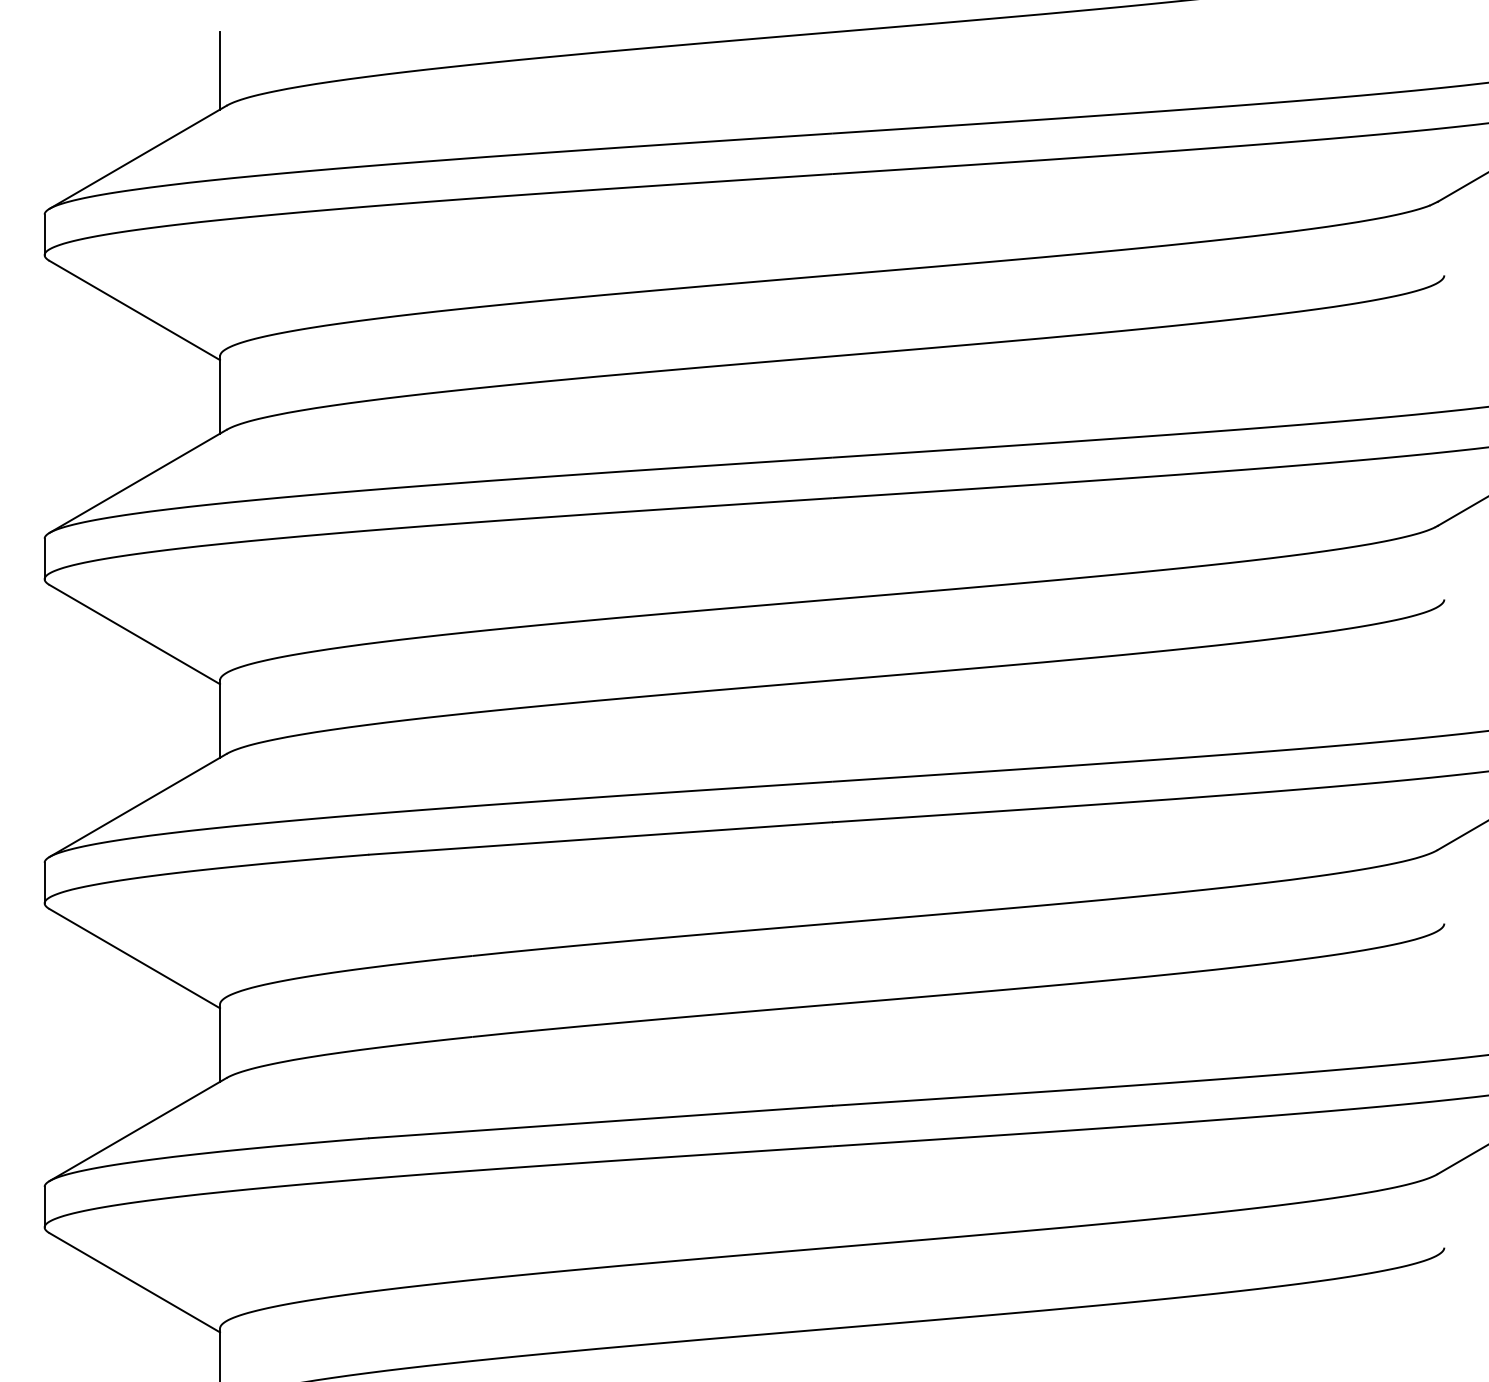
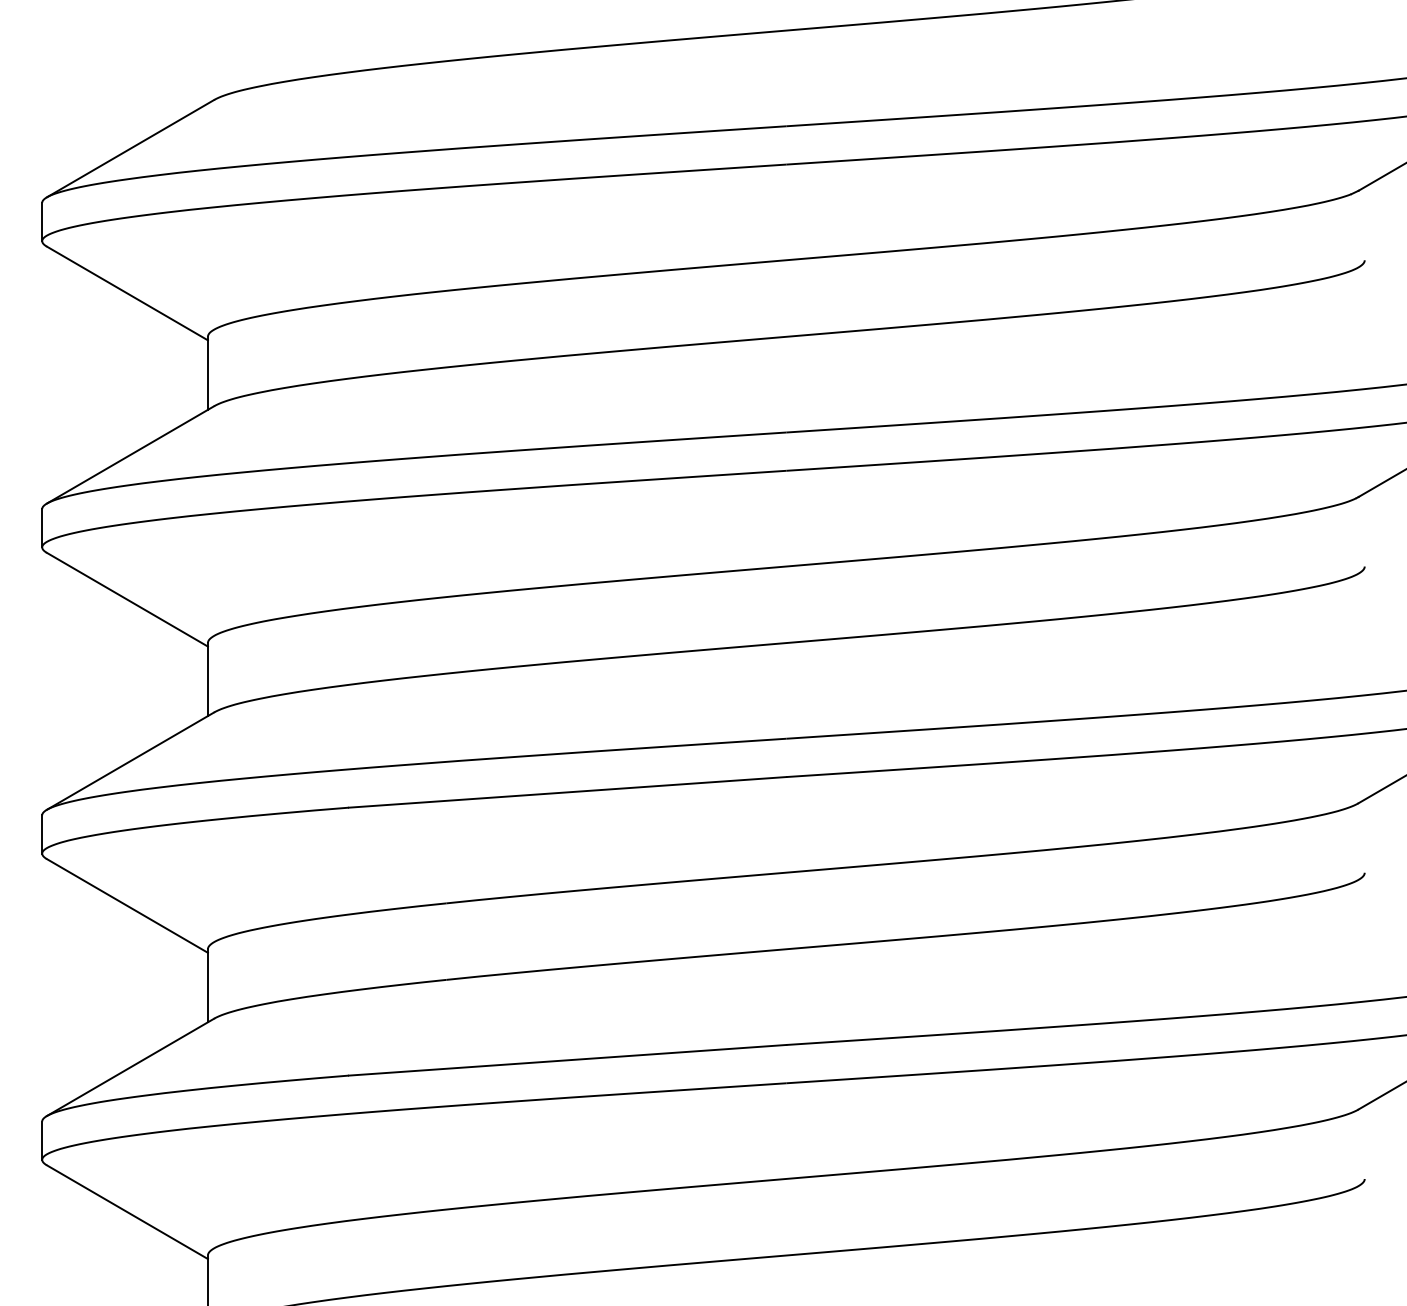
line: (220, 70) -> (208, 66), removed

